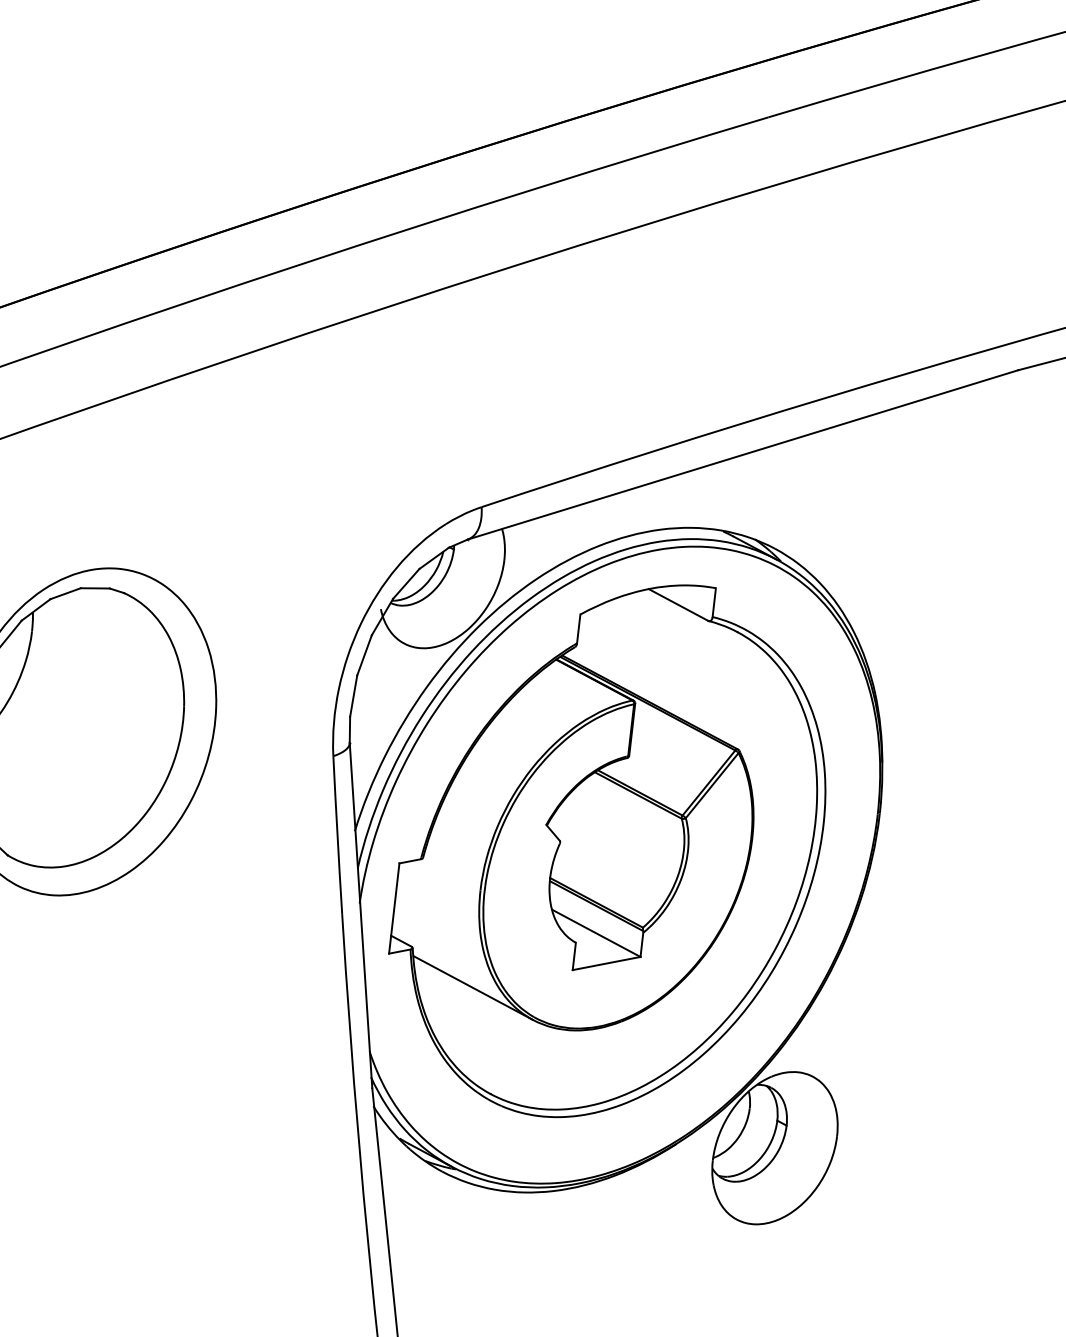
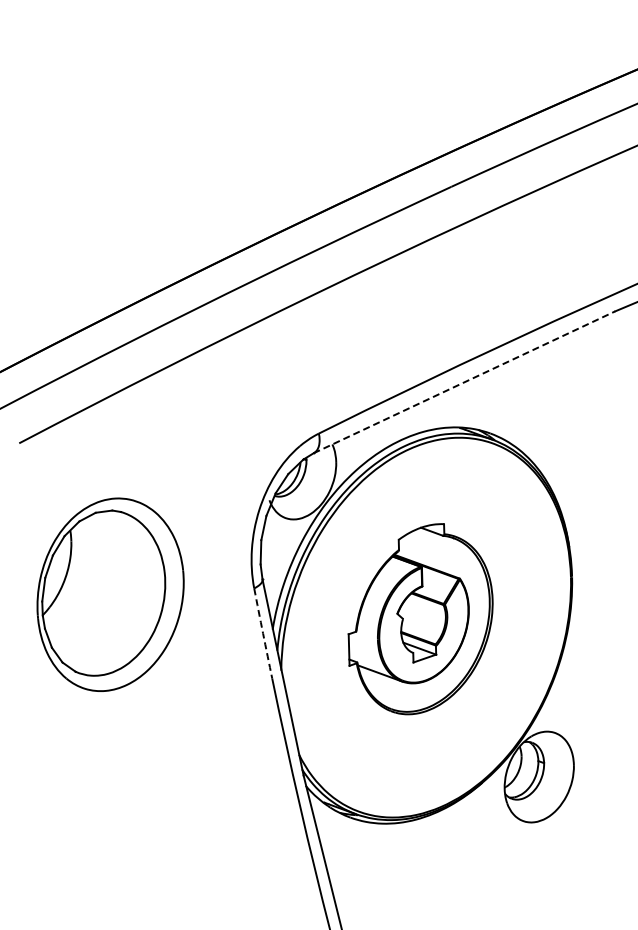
line: (743, 455) -> (464, 382), solid -> dashed
arc: (338, 835) -> (263, 633), solid -> dashed
part: (610, 848) -> (420, 618), size x0.6

